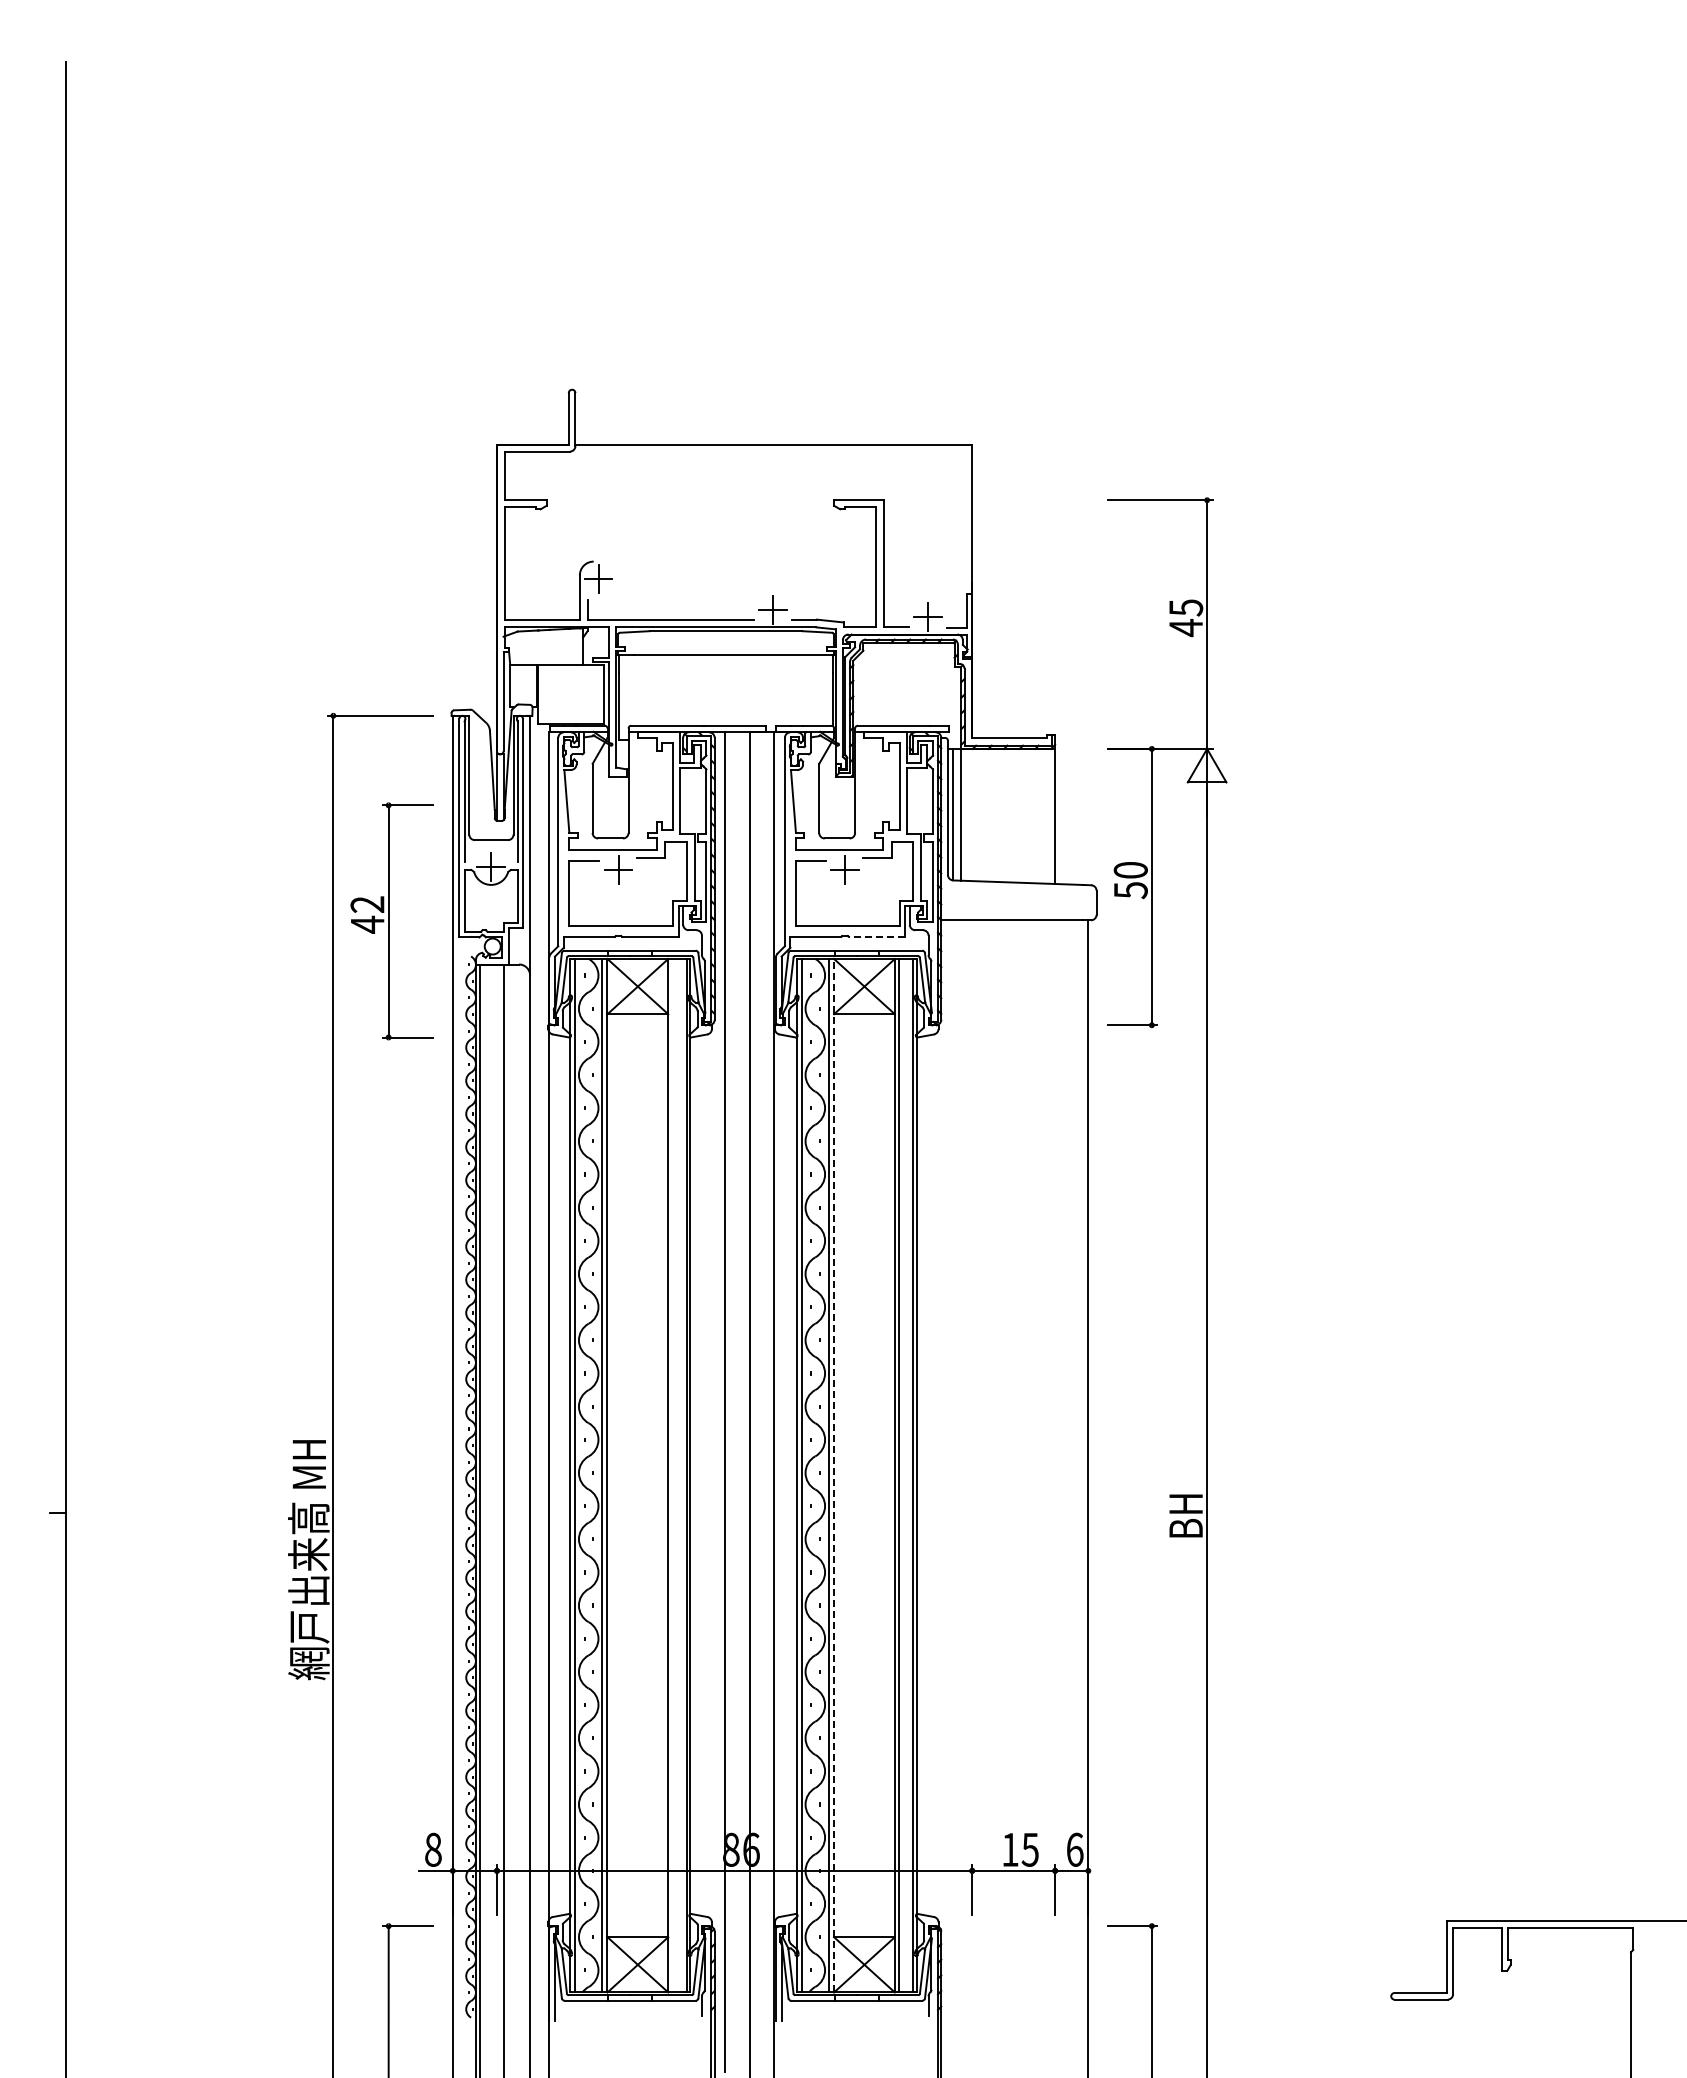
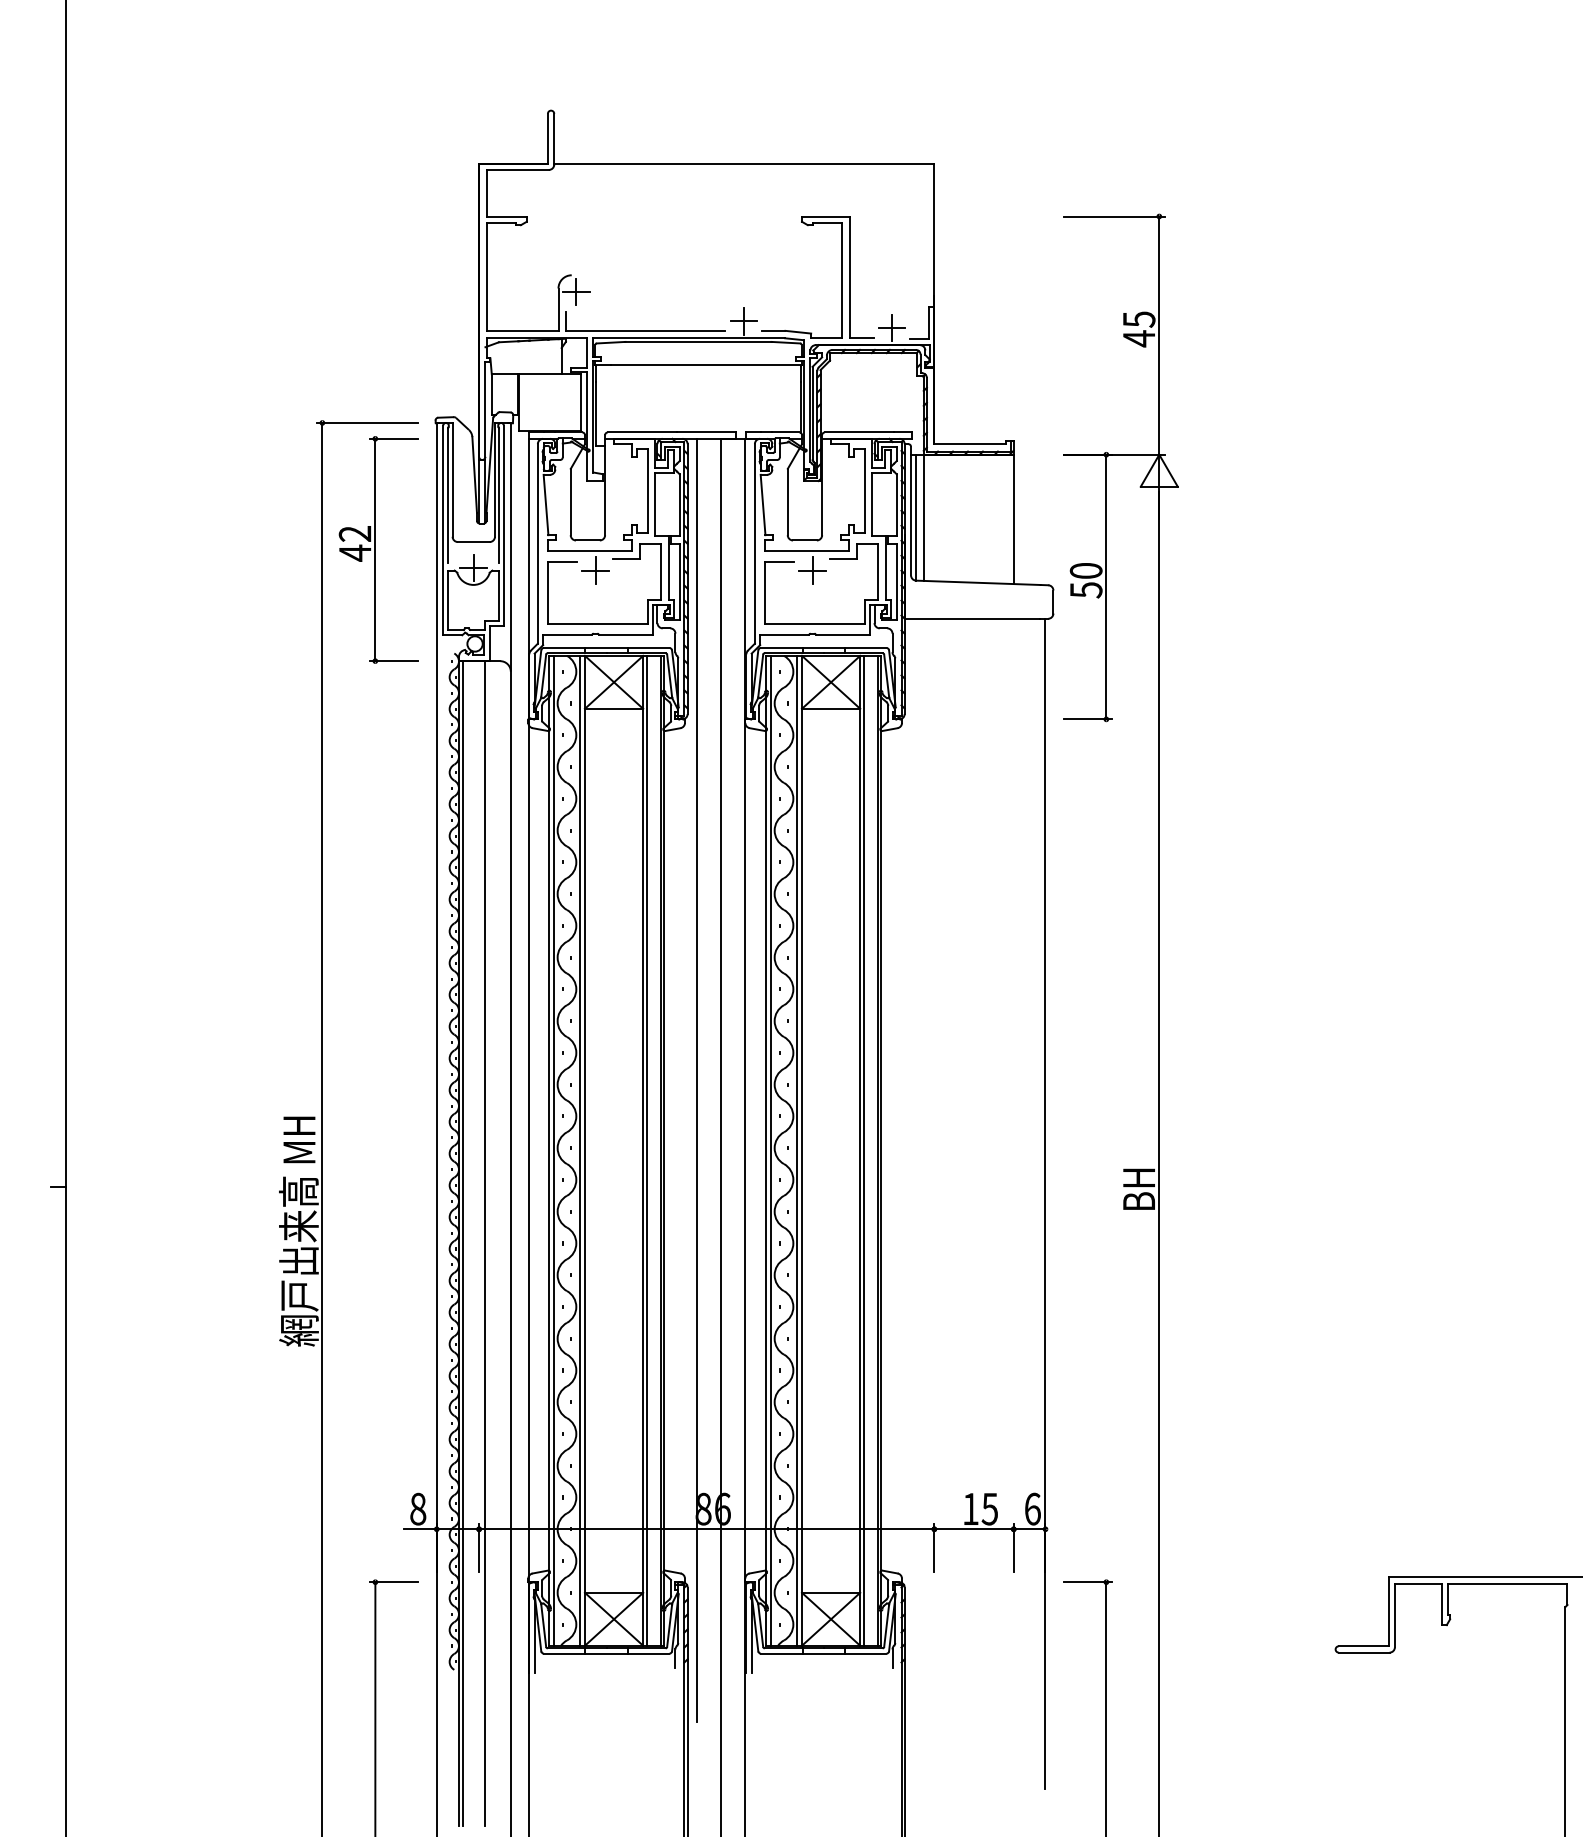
part: (391, 921) -> (378, 550), moved
line: (876, 936) -> (842, 634), dashed -> solid
line: (672, 1475) -> (647, 1150), added
line: (834, 1475) -> (802, 1150), dashed -> solid

